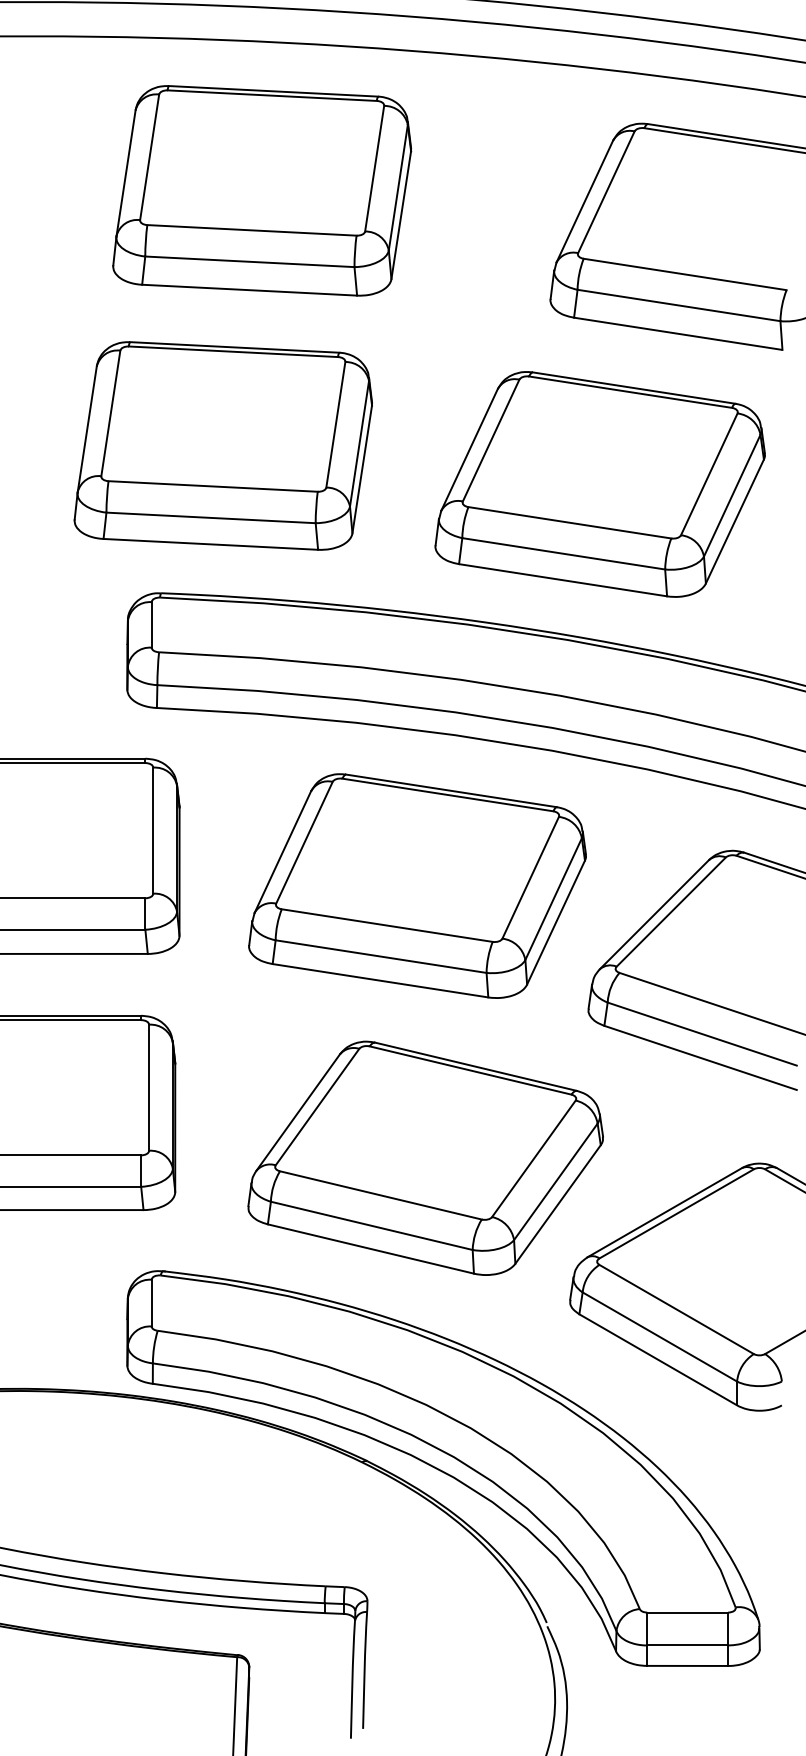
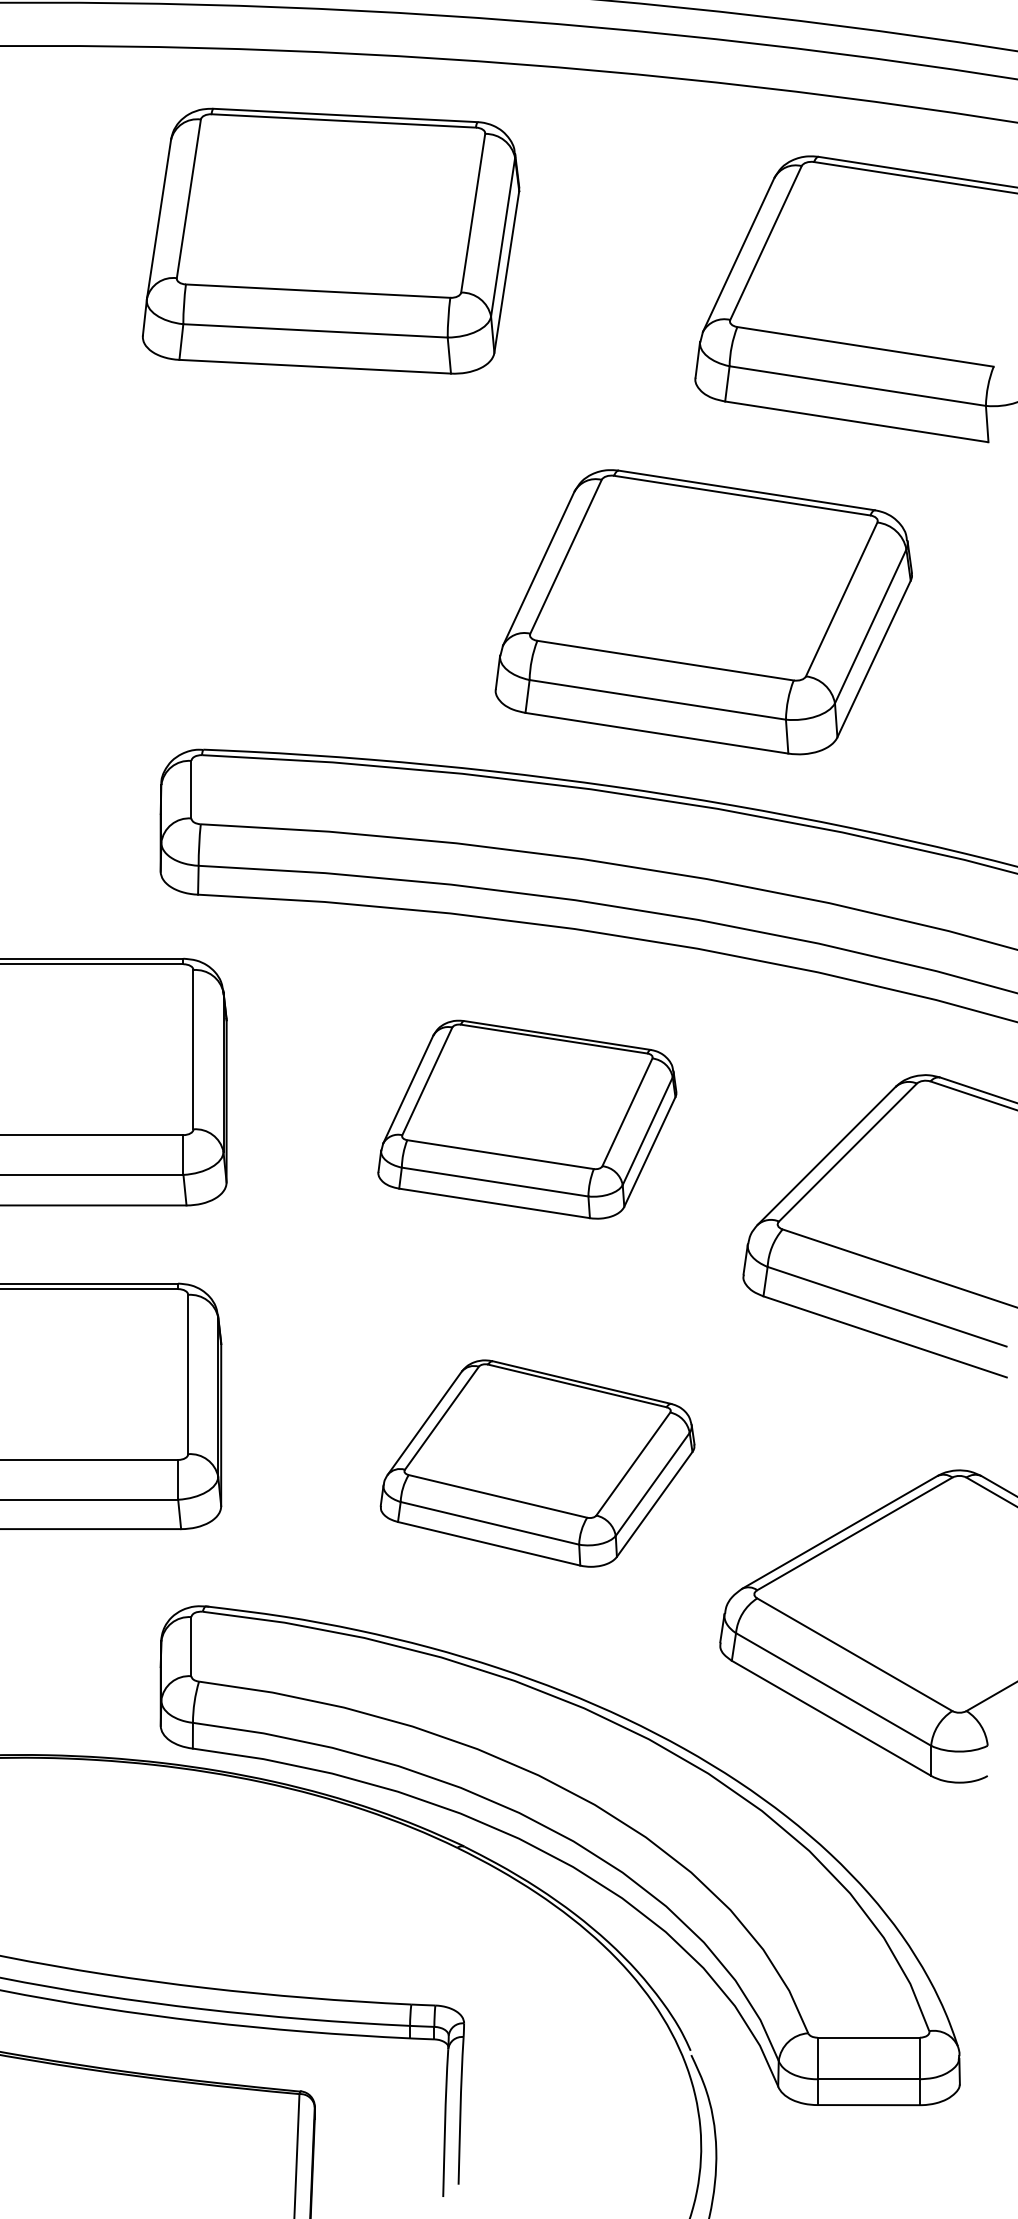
part: (222, 445) -> (280, 562), removed
part: (599, 484) -> (702, 612), moved
part: (417, 885) -> (527, 1118), size x0.7
part: (425, 1157) -> (537, 1462), size x0.7

